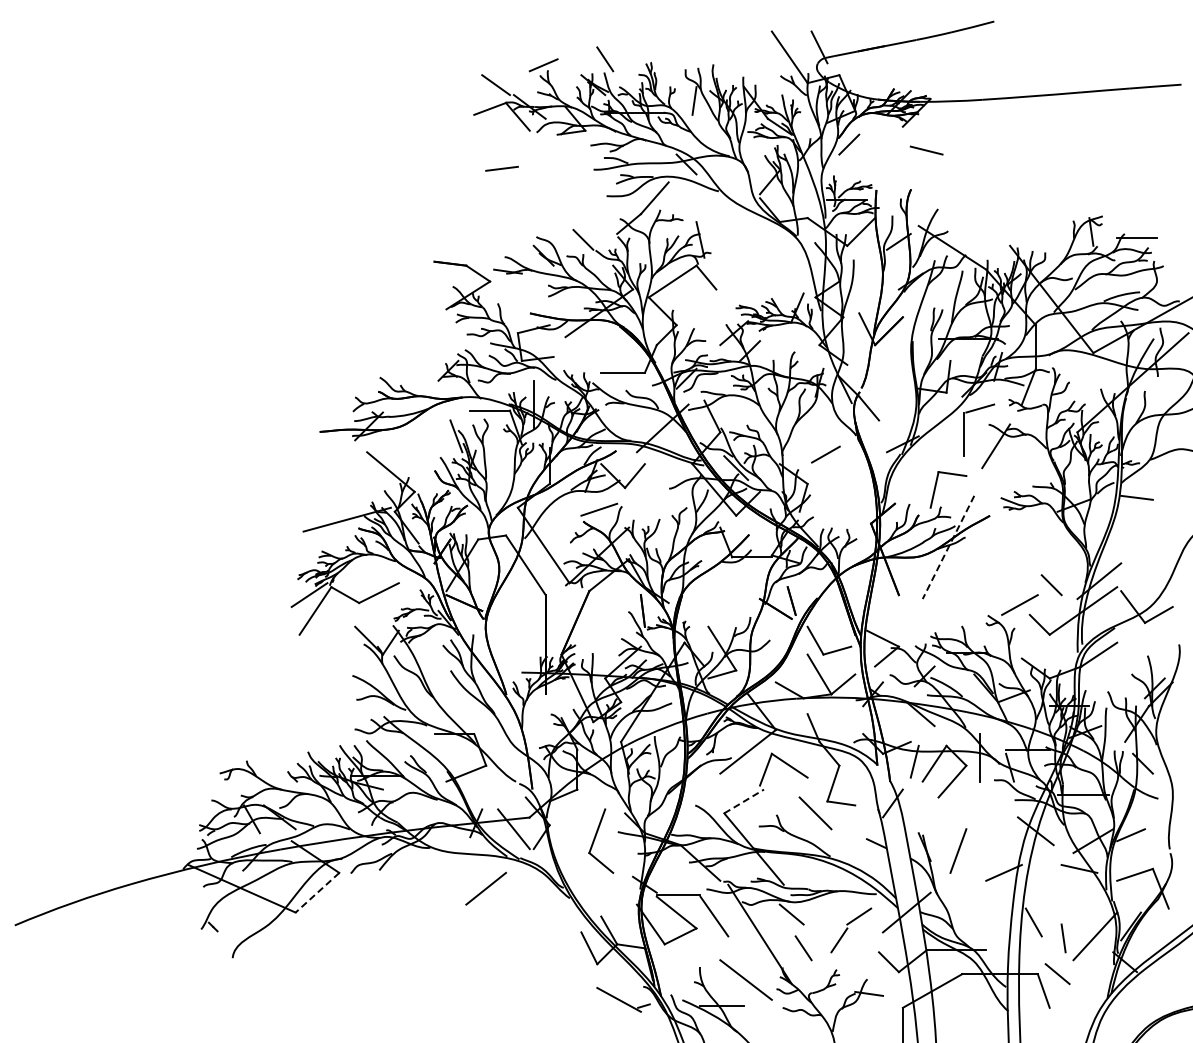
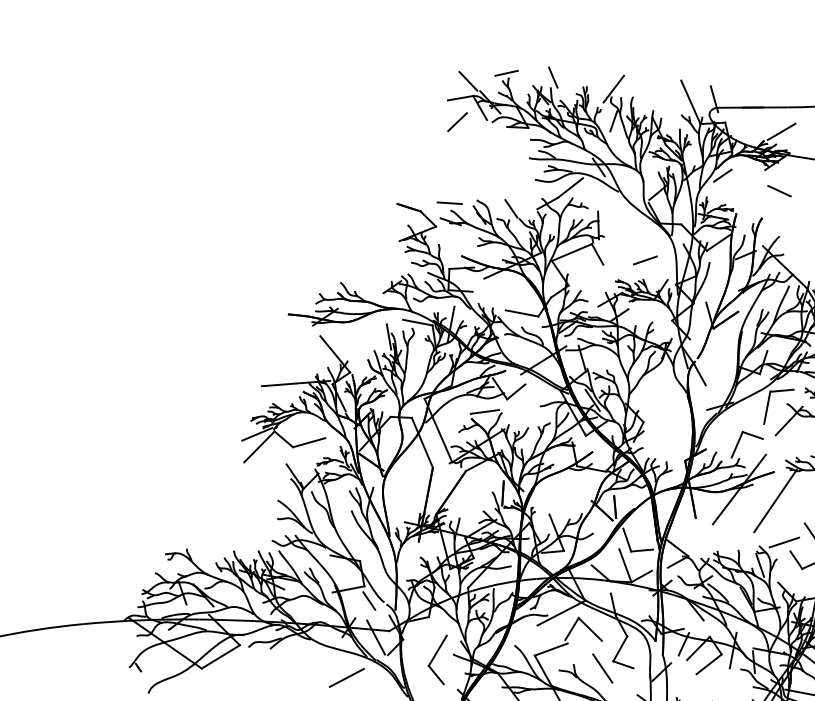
line: (686, 59) -> (613, 89), added
line: (914, 73) -> (781, 132), added
line: (492, 140) -> (457, 122), added
line: (501, 168) -> (449, 202), moved
line: (825, 454) -> (645, 260), moved
line: (948, 547) -> (739, 489), dashed -> solid
line: (998, 553) -> (775, 501), added
line: (994, 640) -> (760, 565), added
line: (496, 783) -> (369, 601), added
line: (744, 801) -> (551, 649), dashed -> solid
line: (317, 892) -> (220, 656), dashed -> solid

